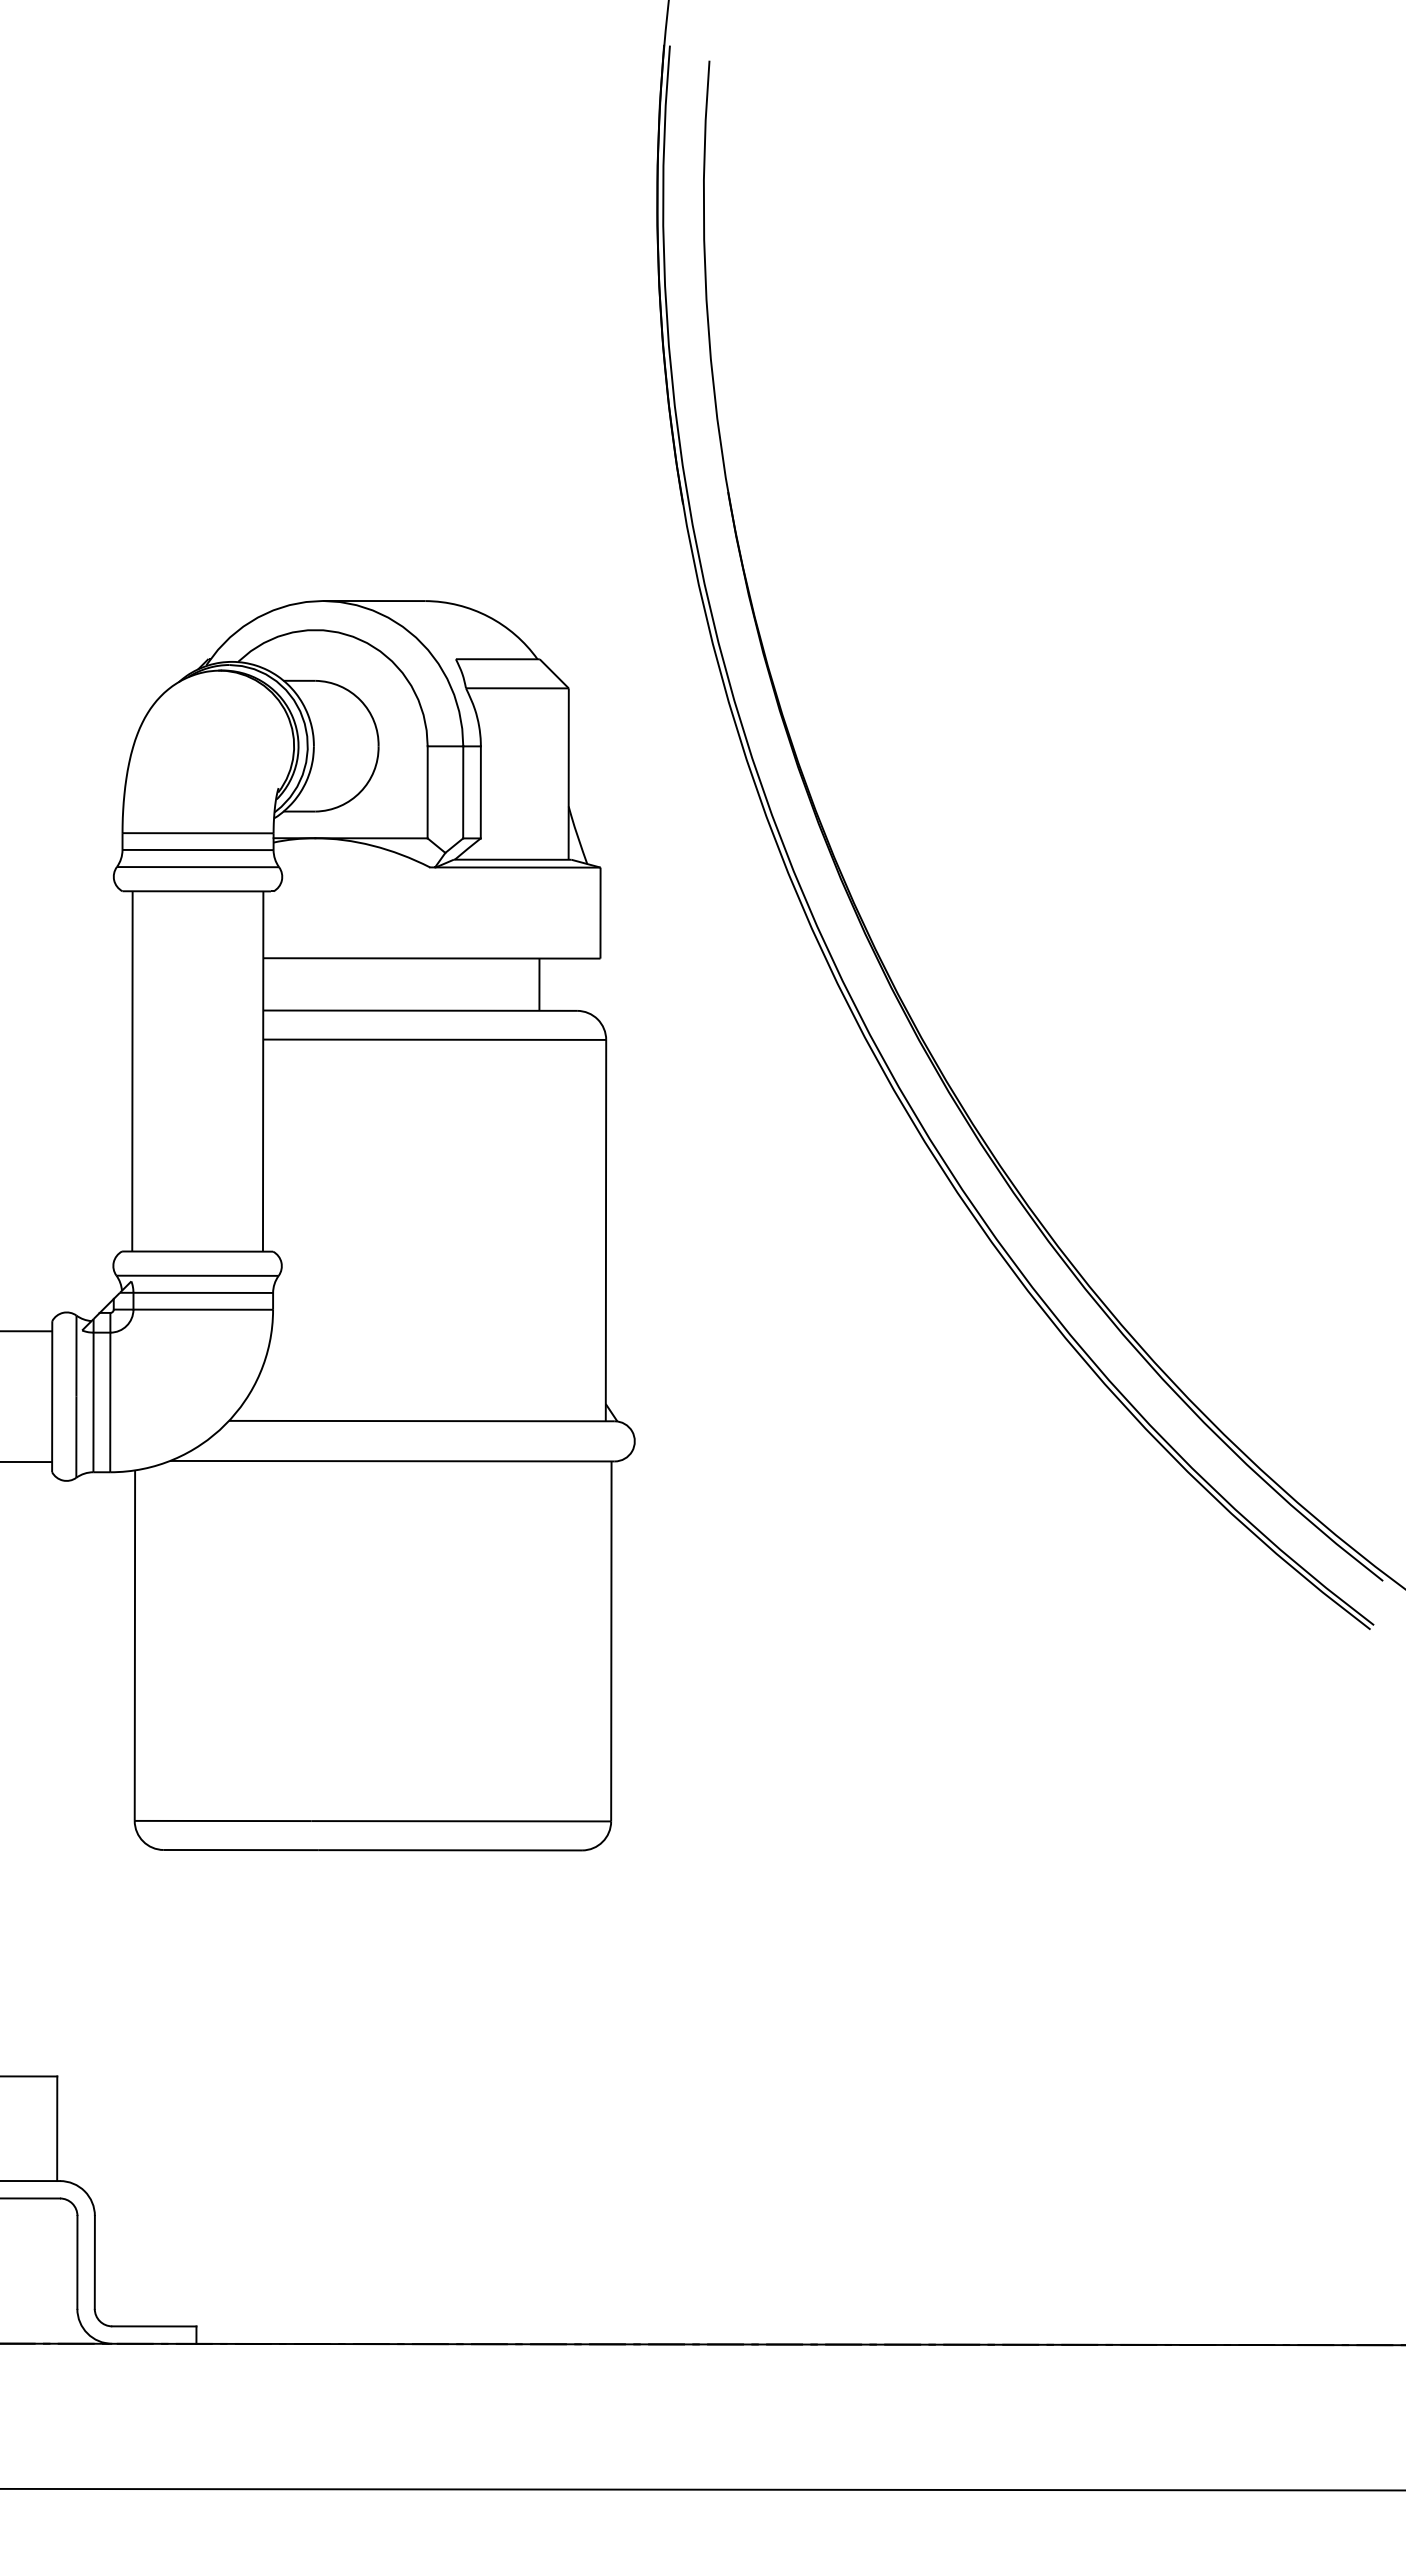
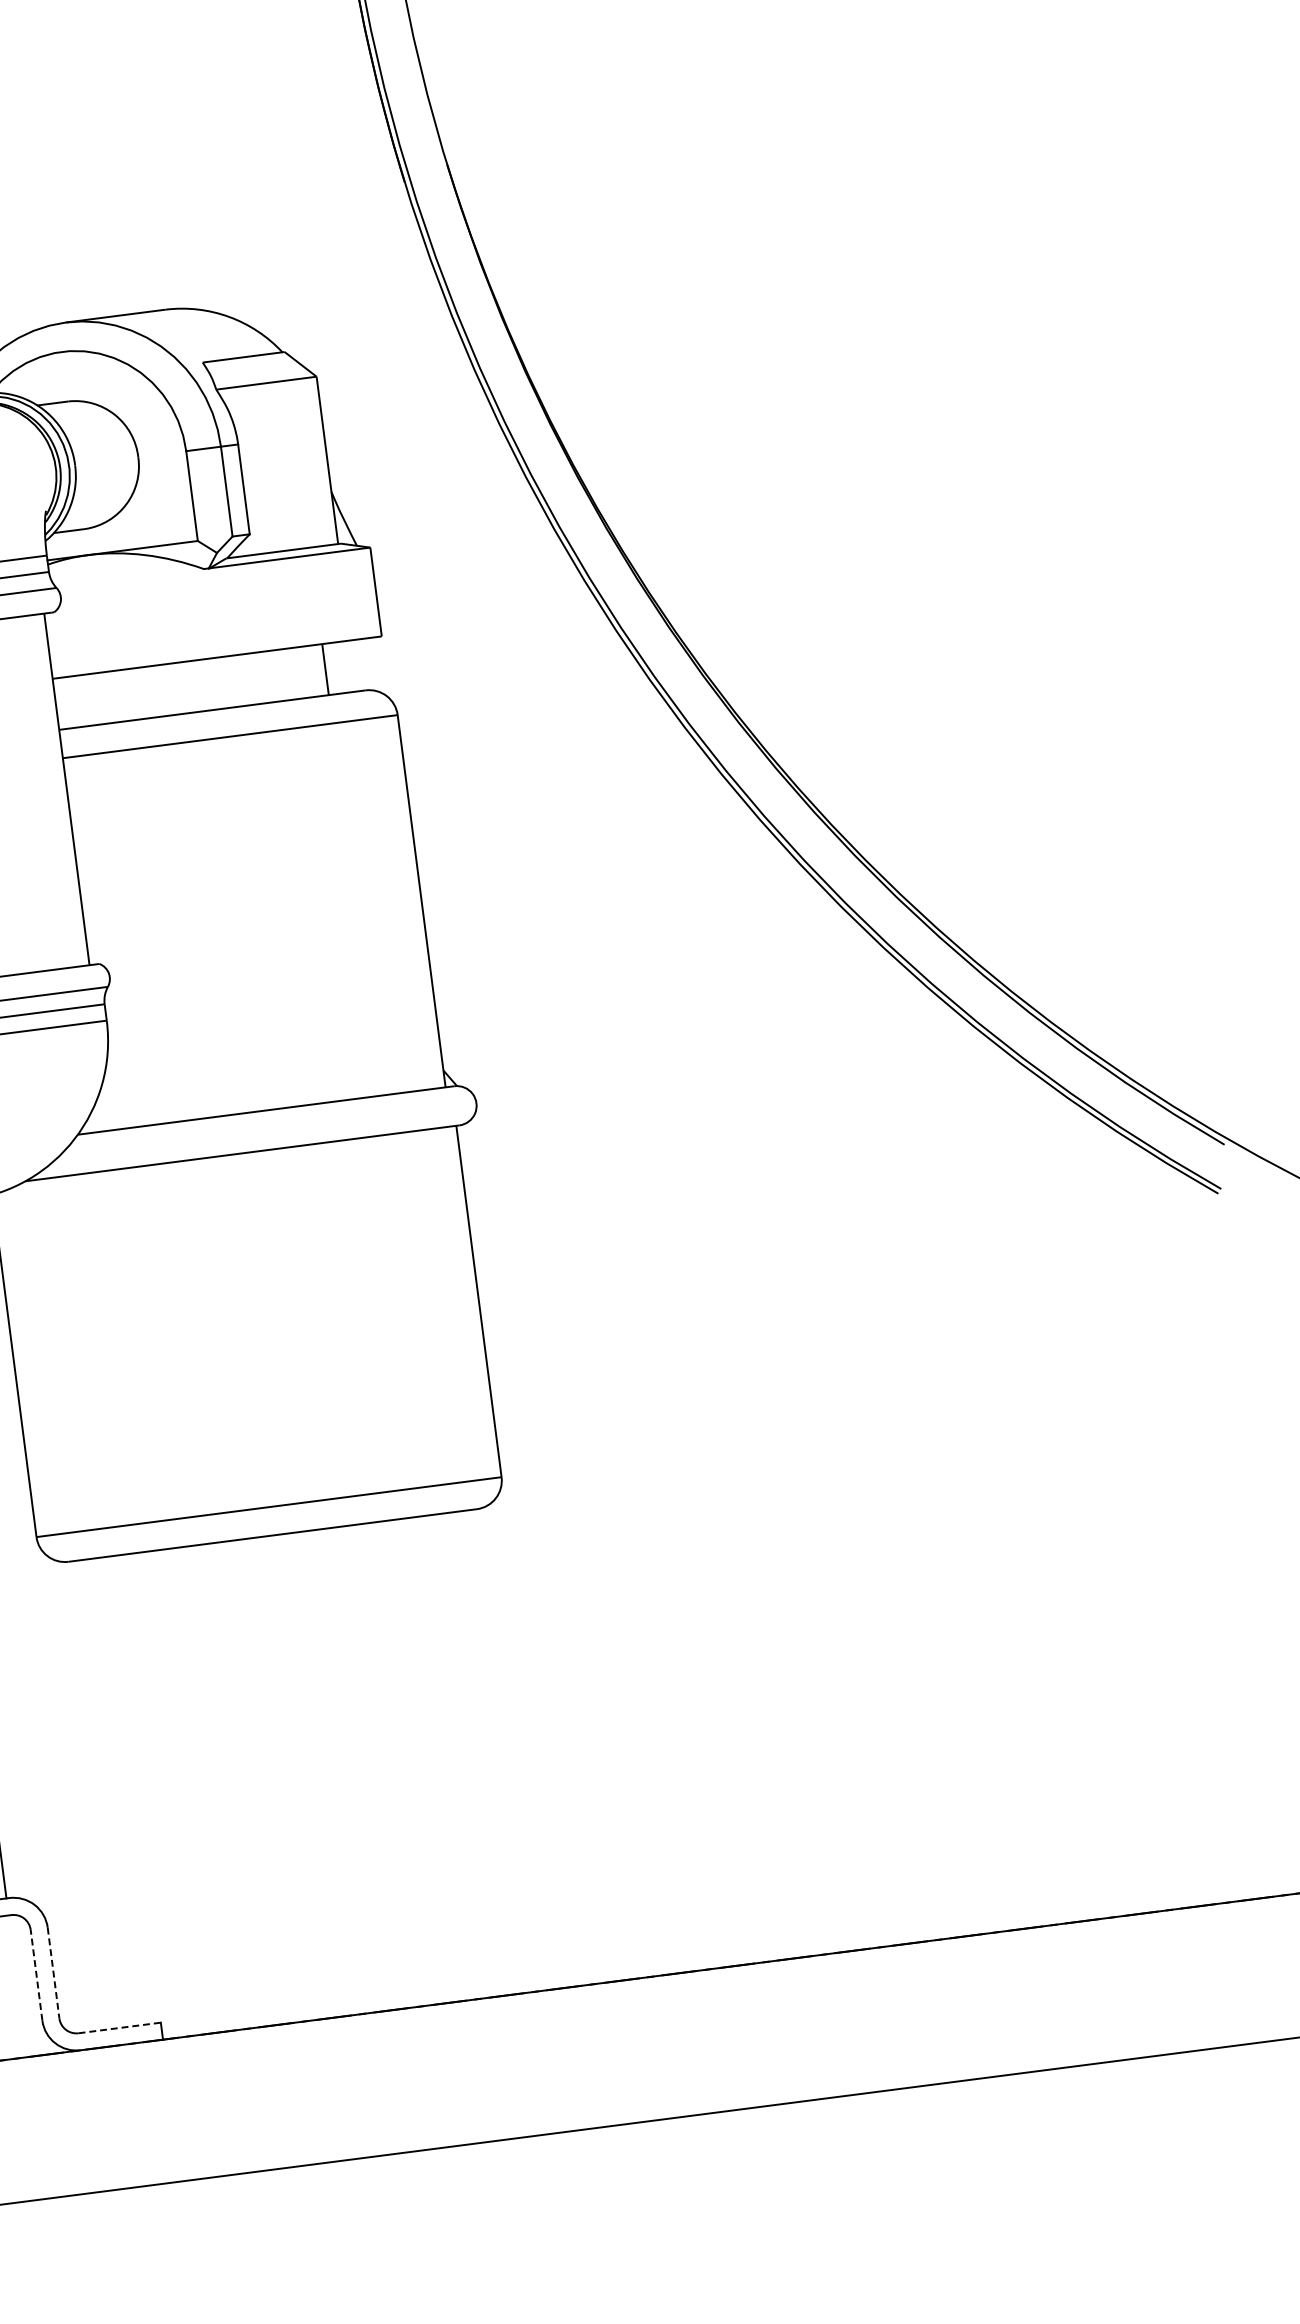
line: (77, 2261) -> (36, 1974), solid -> dashed
line: (94, 2262) -> (53, 1973), solid -> dashed
line: (154, 2326) -> (119, 2028), solid -> dashed

